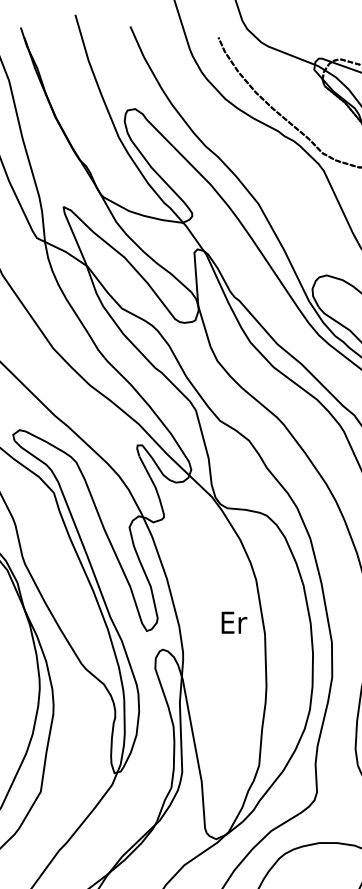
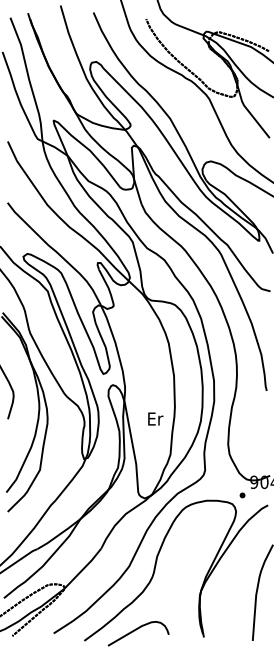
text: (234, 621) -> (155, 418), moved

